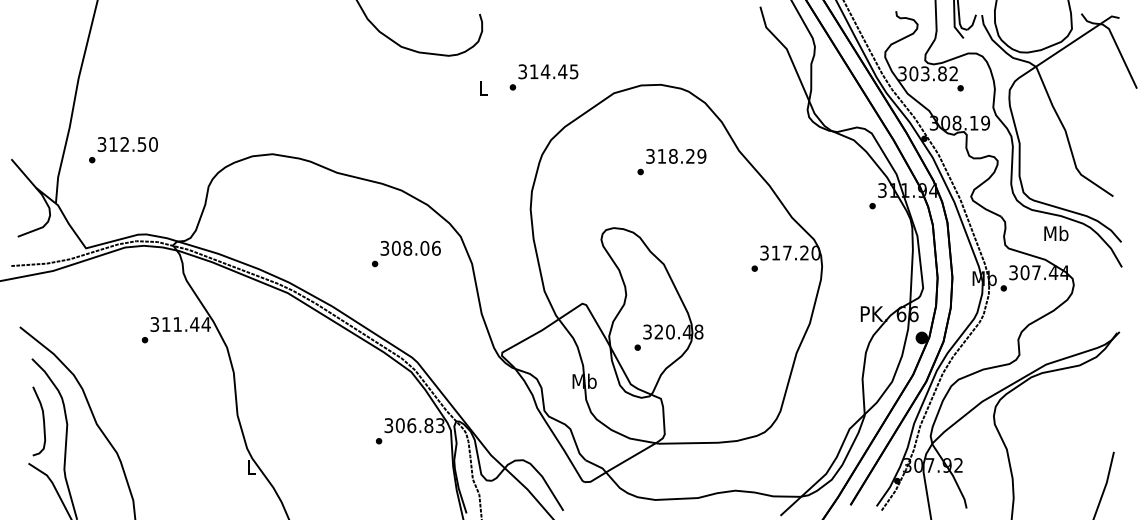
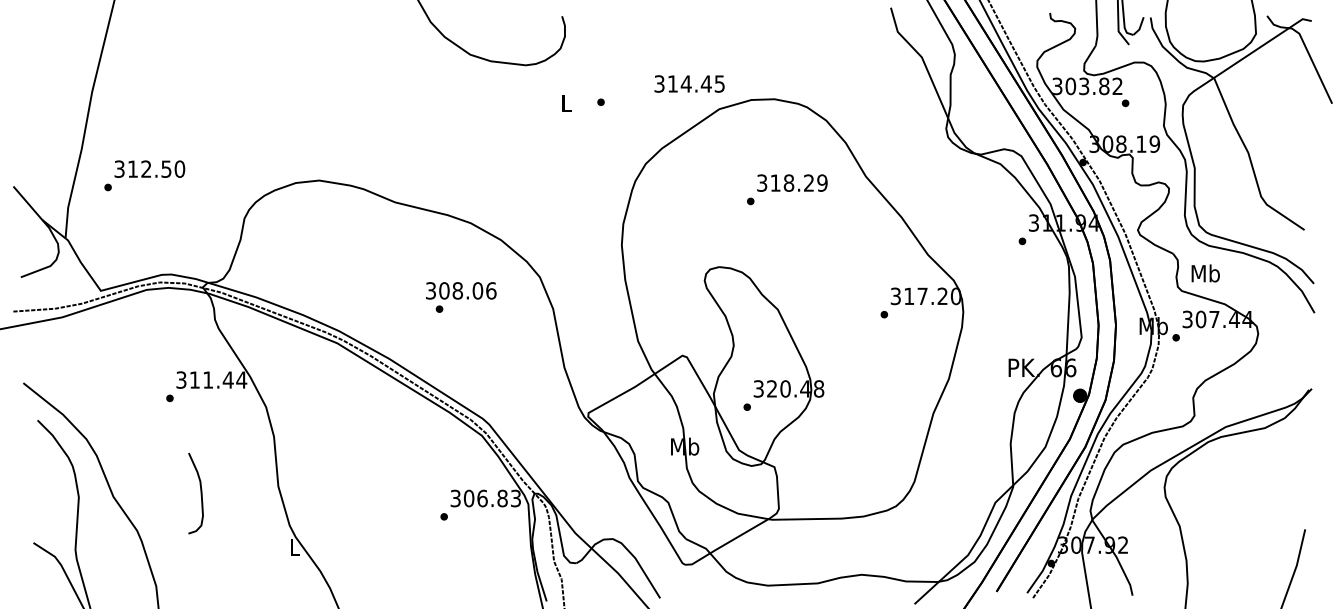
text: (548, 71) -> (689, 83), moved
text: (1056, 233) -> (1205, 273), moved
text: (410, 248) -> (461, 290), moved
curve: (43, 421) -> (200, 493), moved

